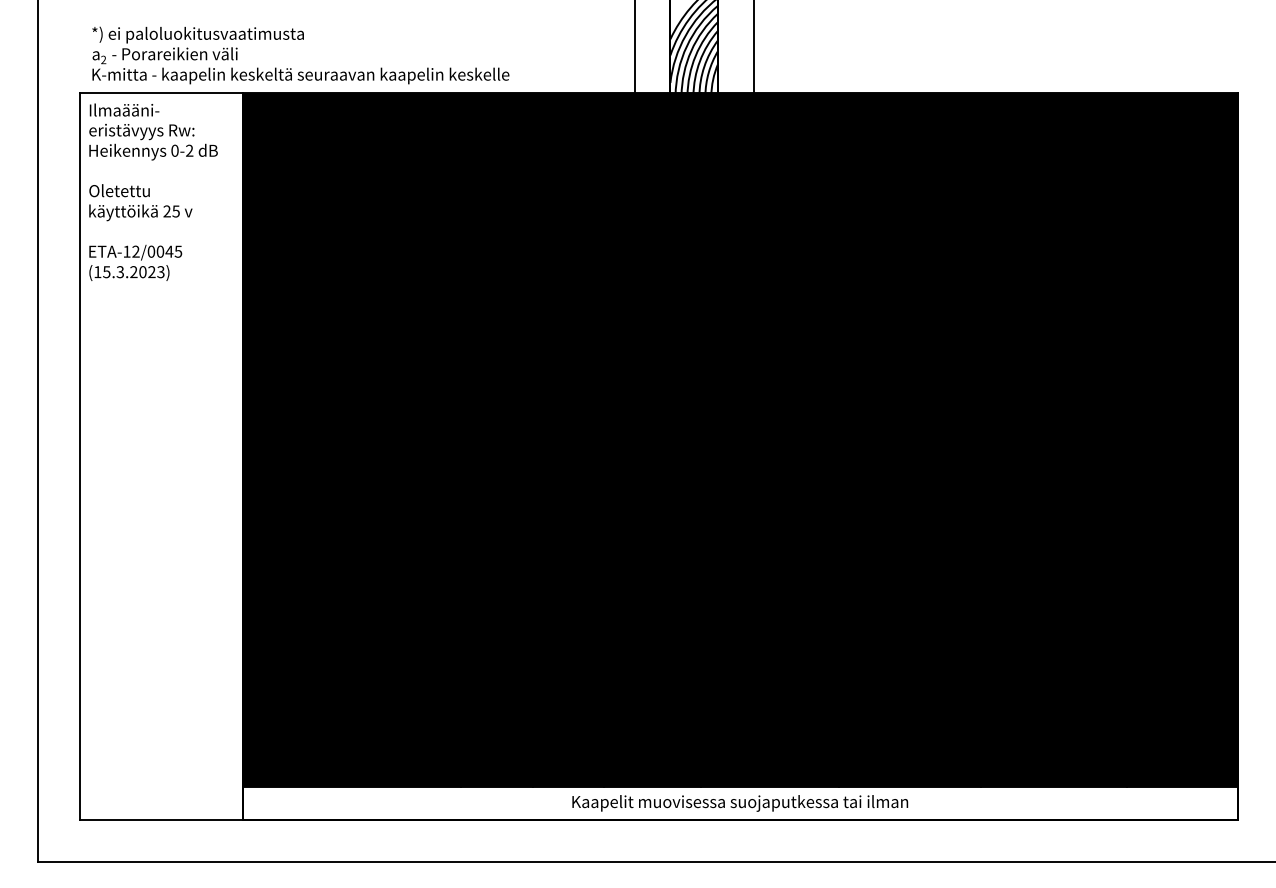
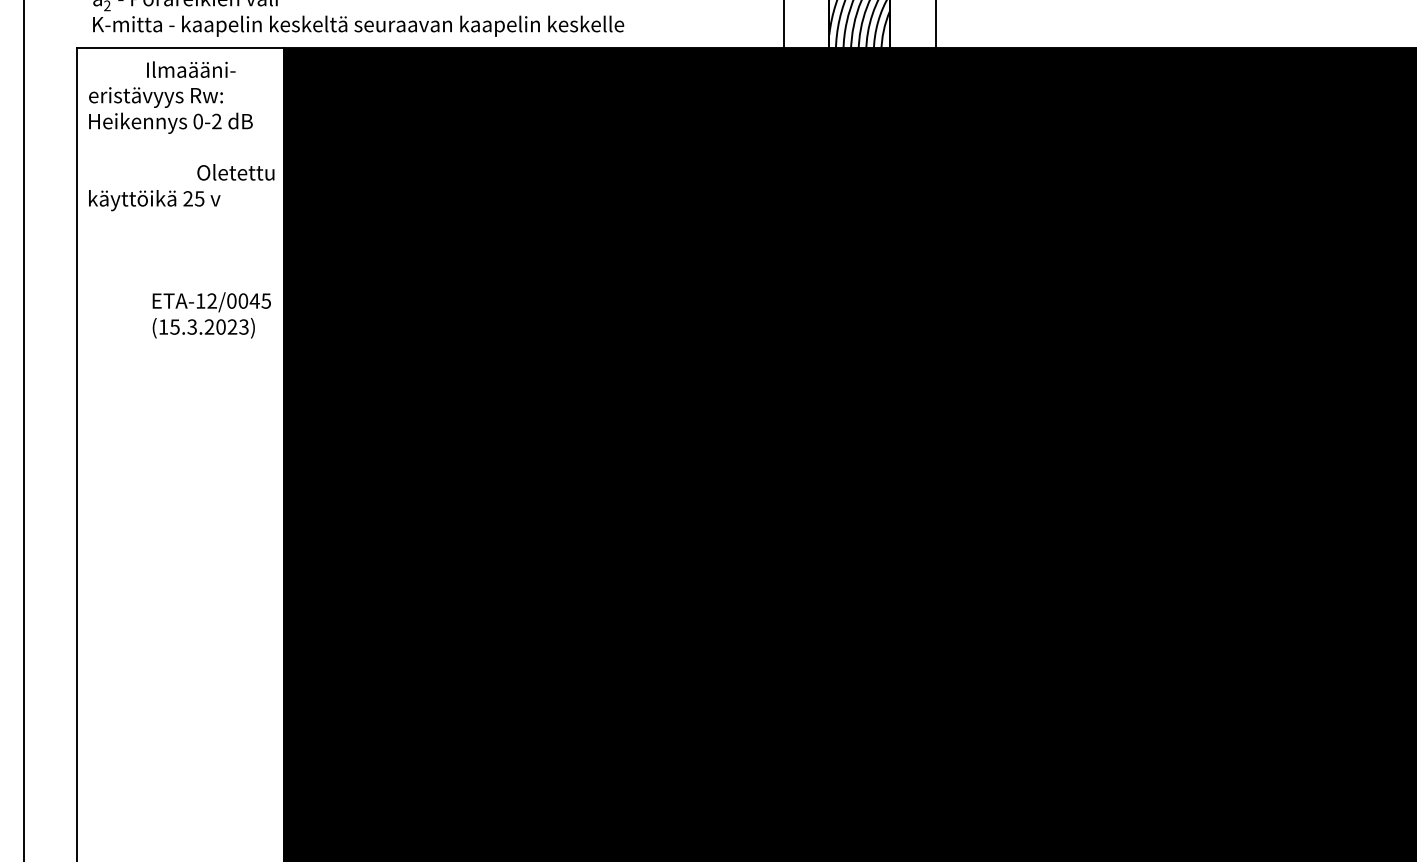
text: (124, 109) -> (191, 68), moved
text: (119, 190) -> (235, 172), moved
text: (135, 262) -> (211, 314), moved

